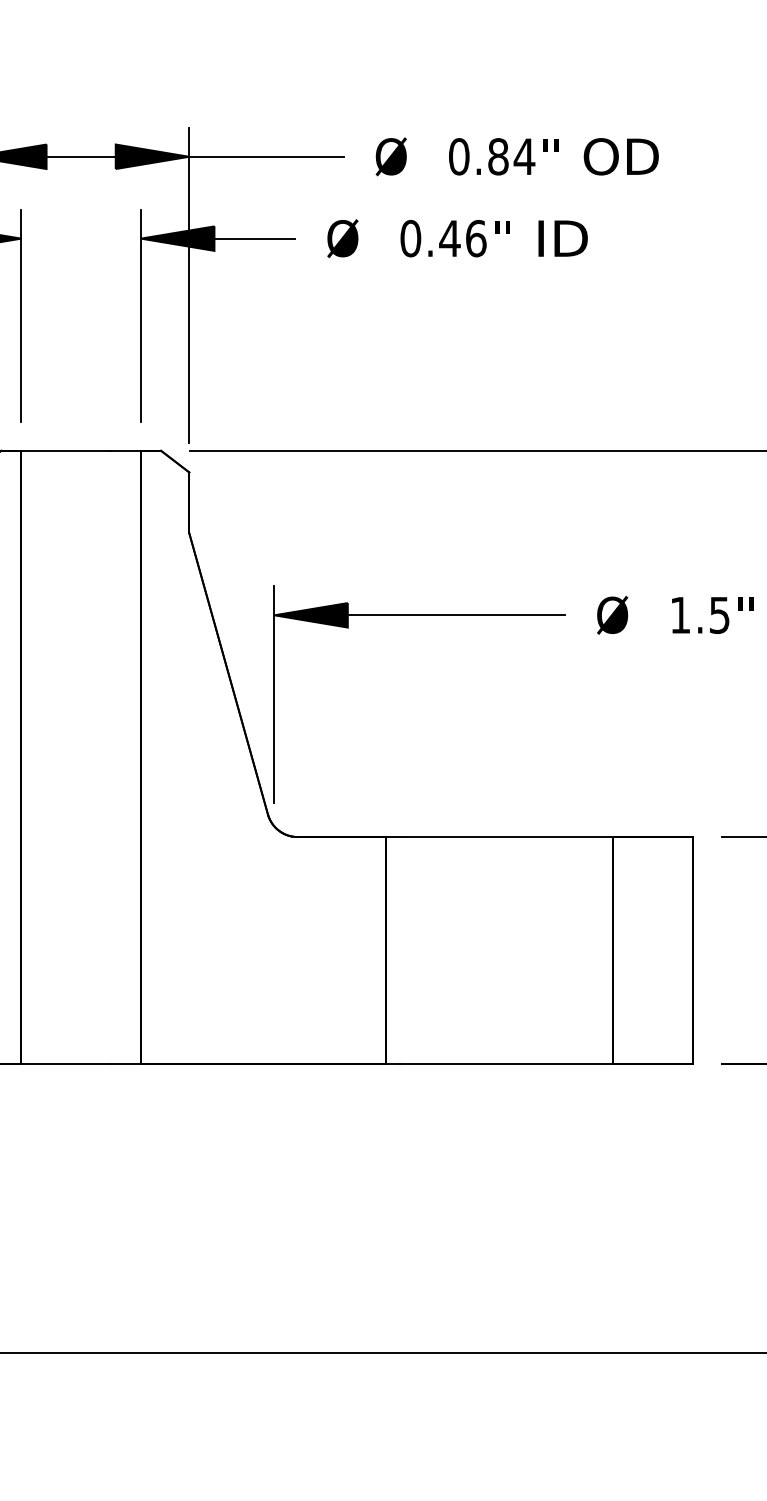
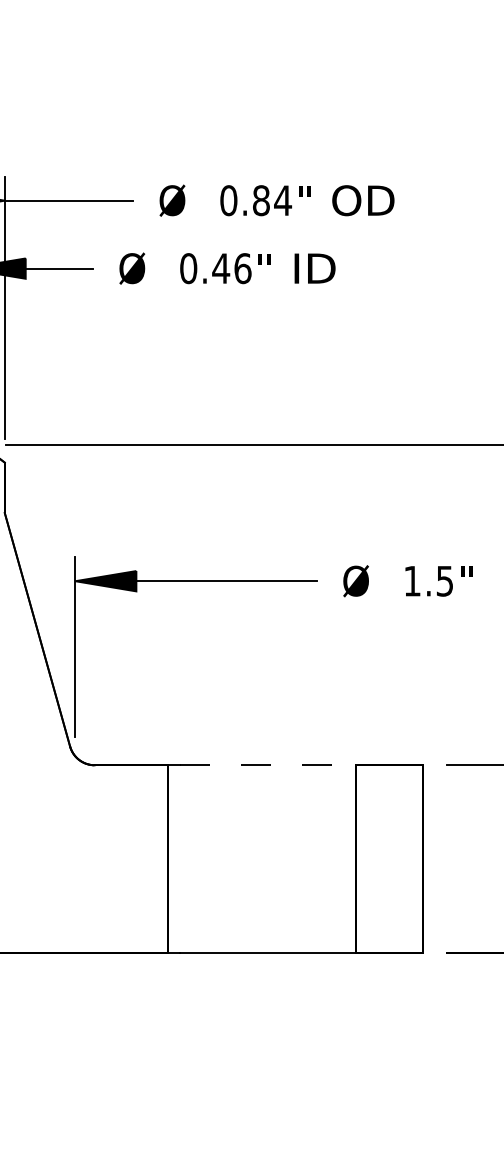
line: (506, 837) -> (268, 765), solid -> dashed

